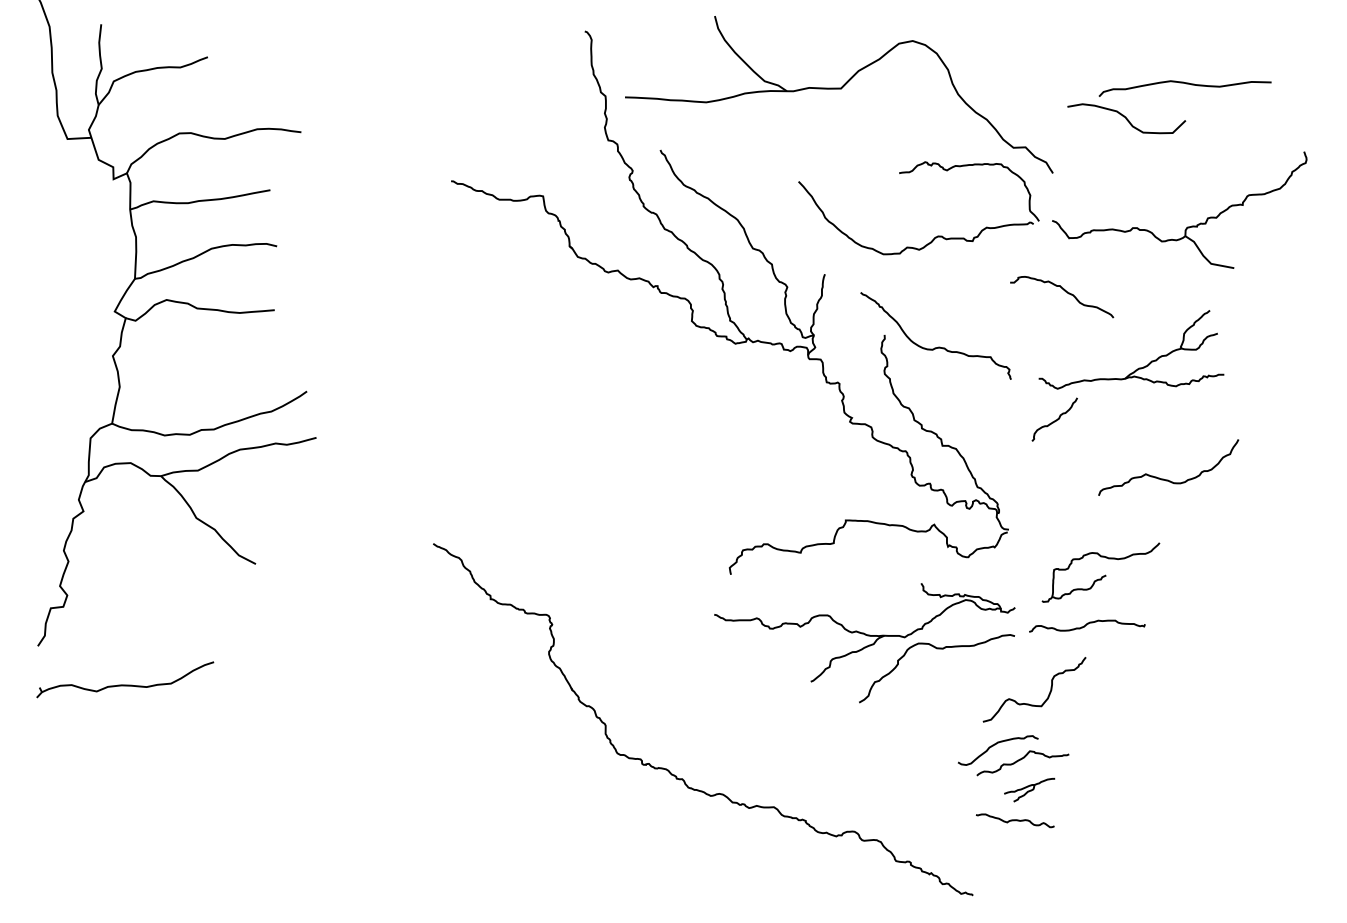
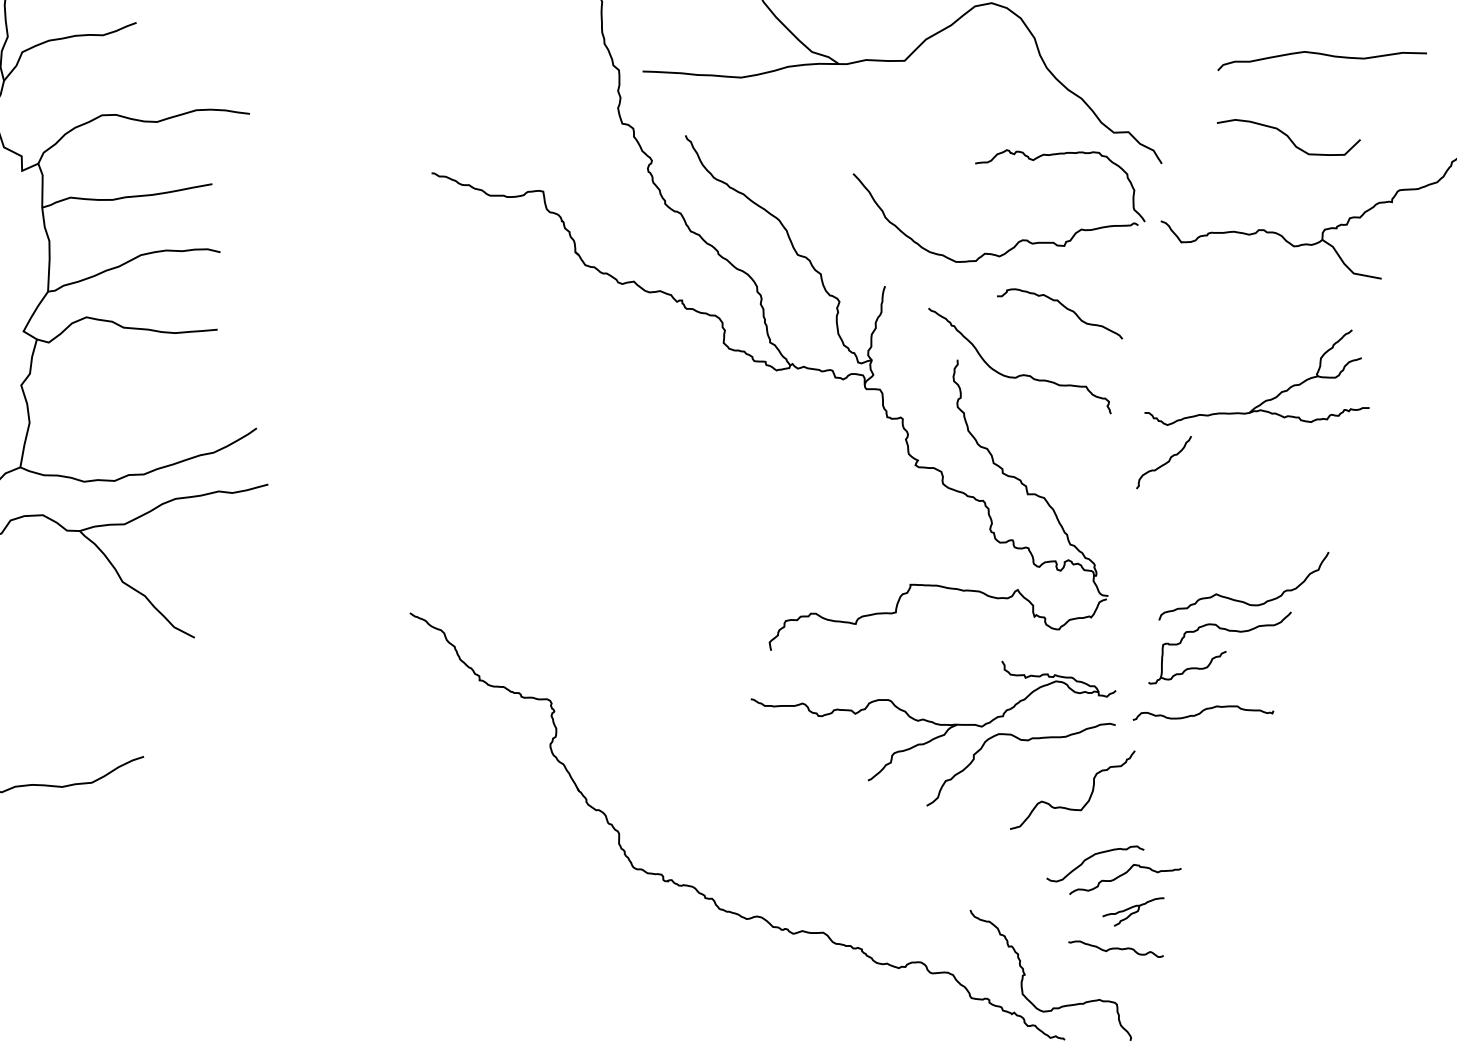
curve: (1126, 118) -> (1288, 137), moved
curve: (1065, 292) -> (1064, 308), moved
curve: (1168, 479) -> (1243, 600), moved
curve: (1047, 696) -> (1088, 798), moved
curve: (941, 842) -> (1026, 975), added

